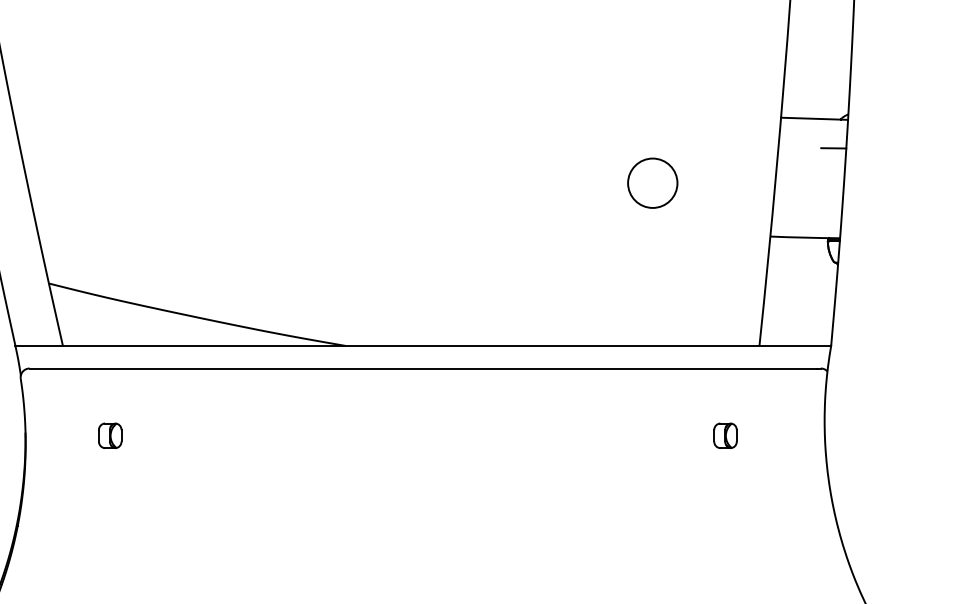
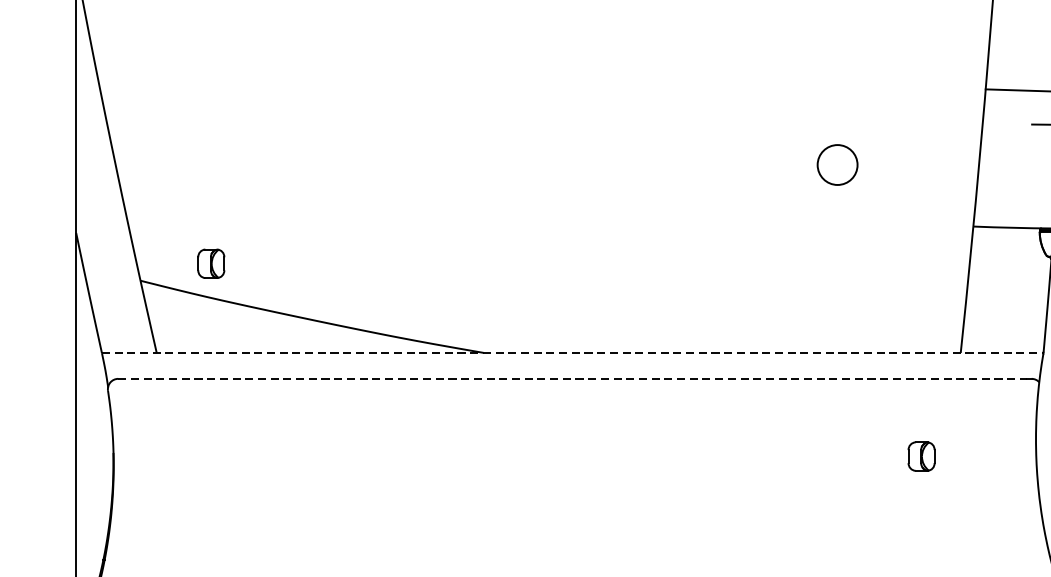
circle: (652, 182) -> (837, 164), size x0.7
line: (423, 346) -> (572, 353), solid -> dashed
line: (423, 368) -> (572, 378), solid -> dashed
part: (110, 435) -> (211, 263), moved

